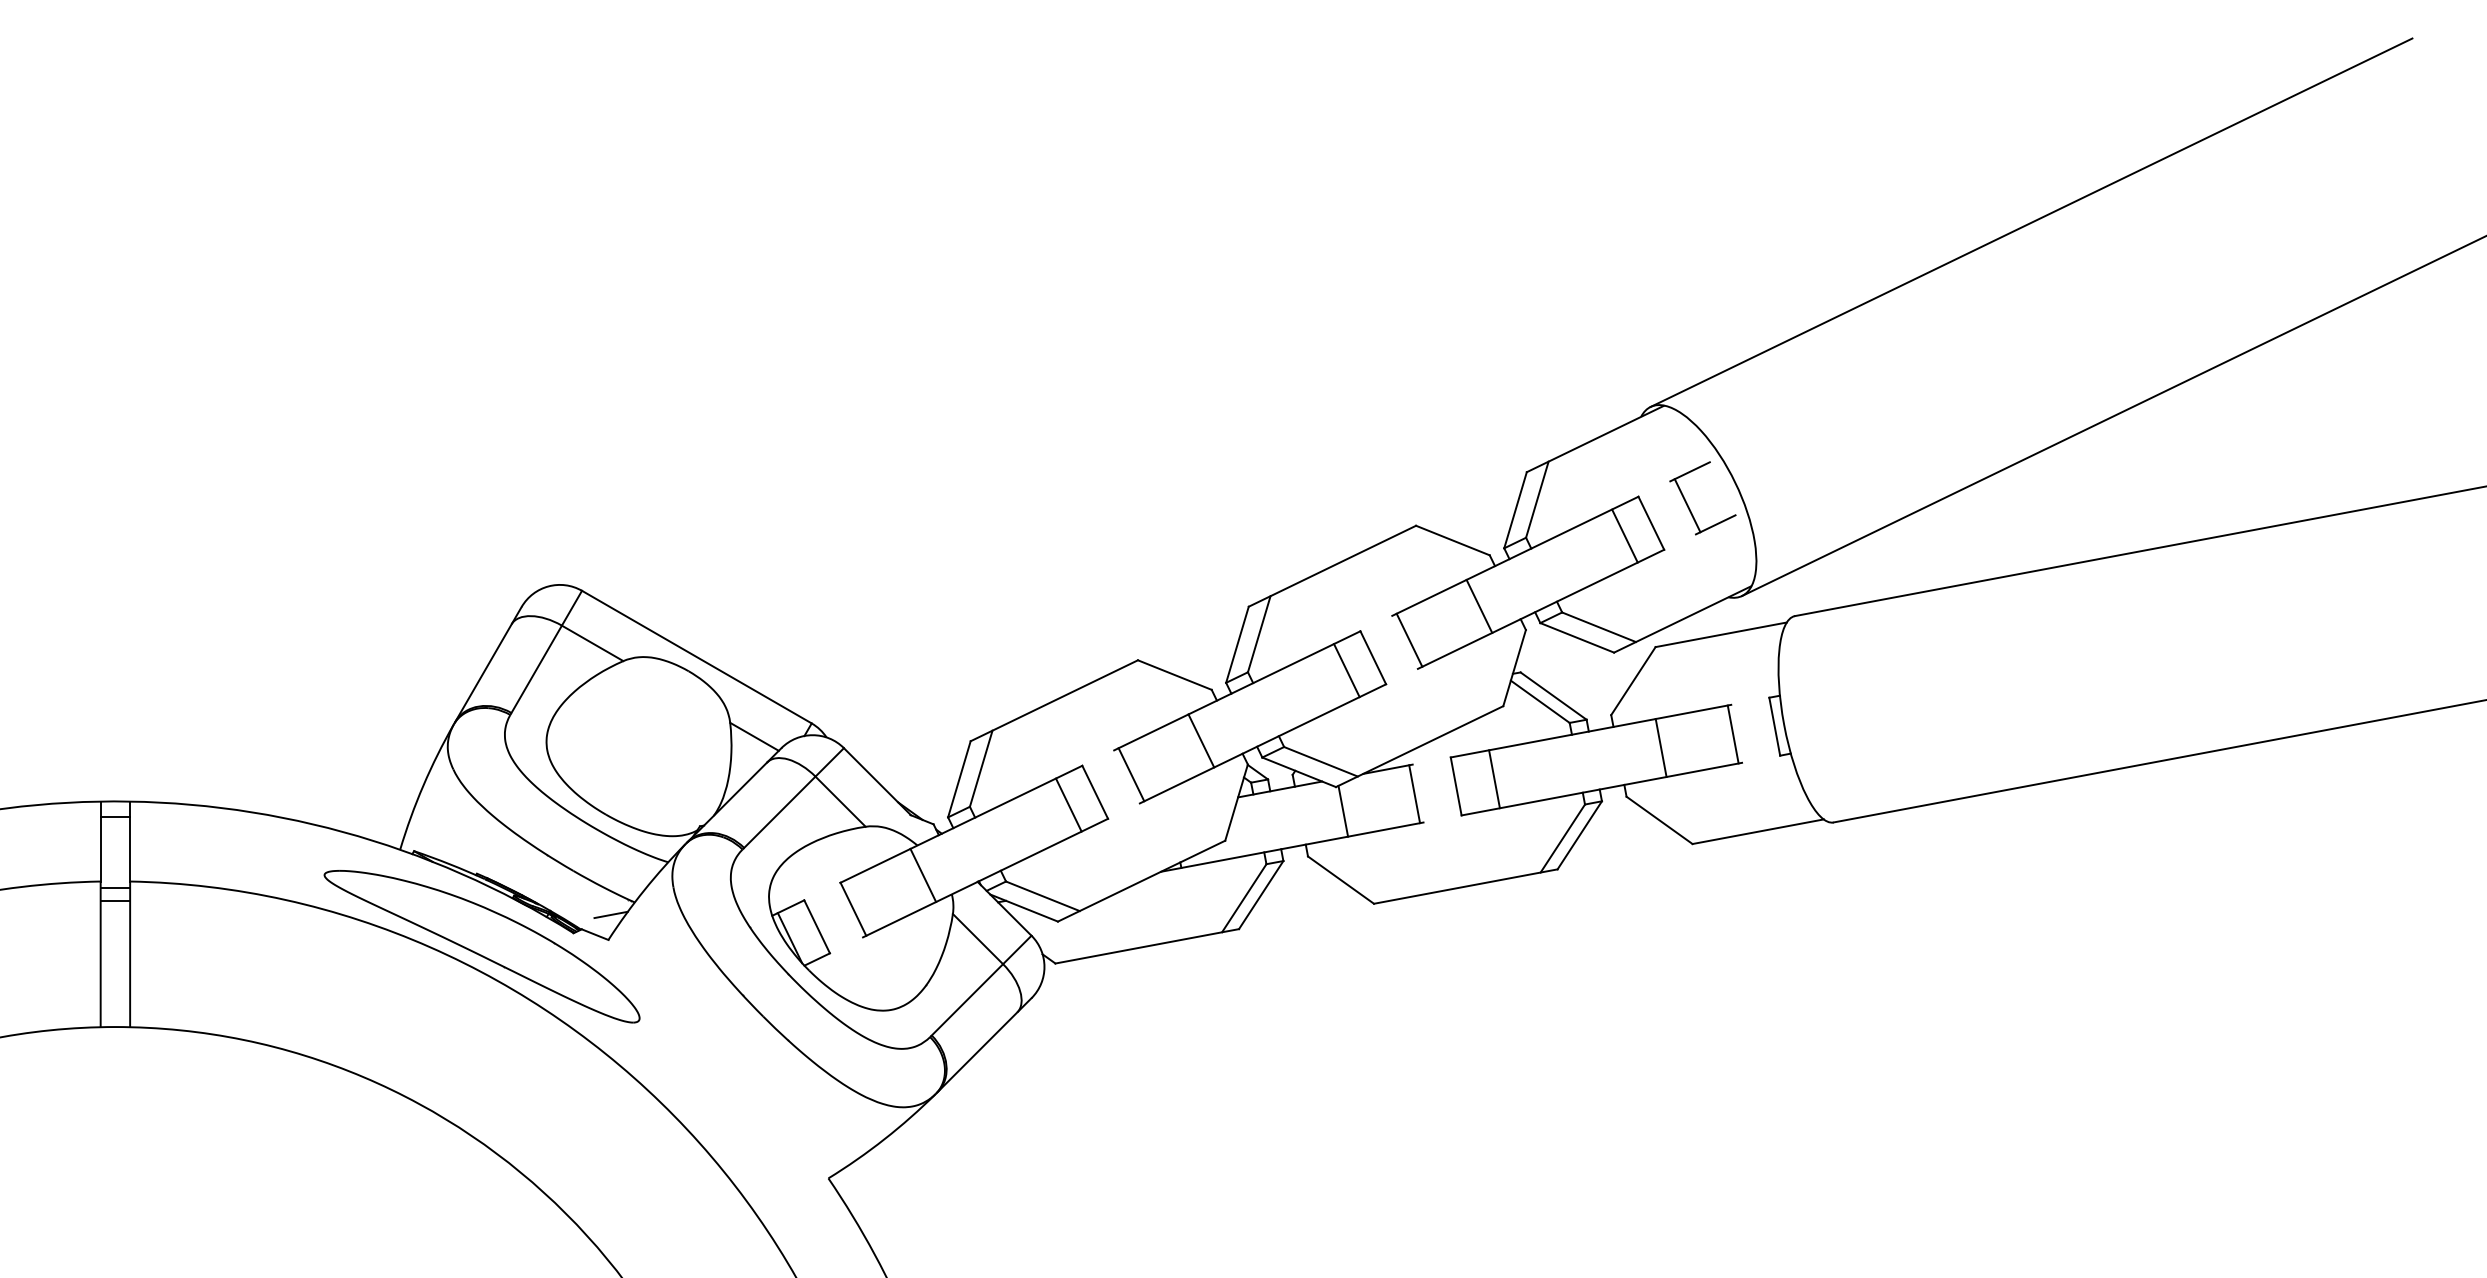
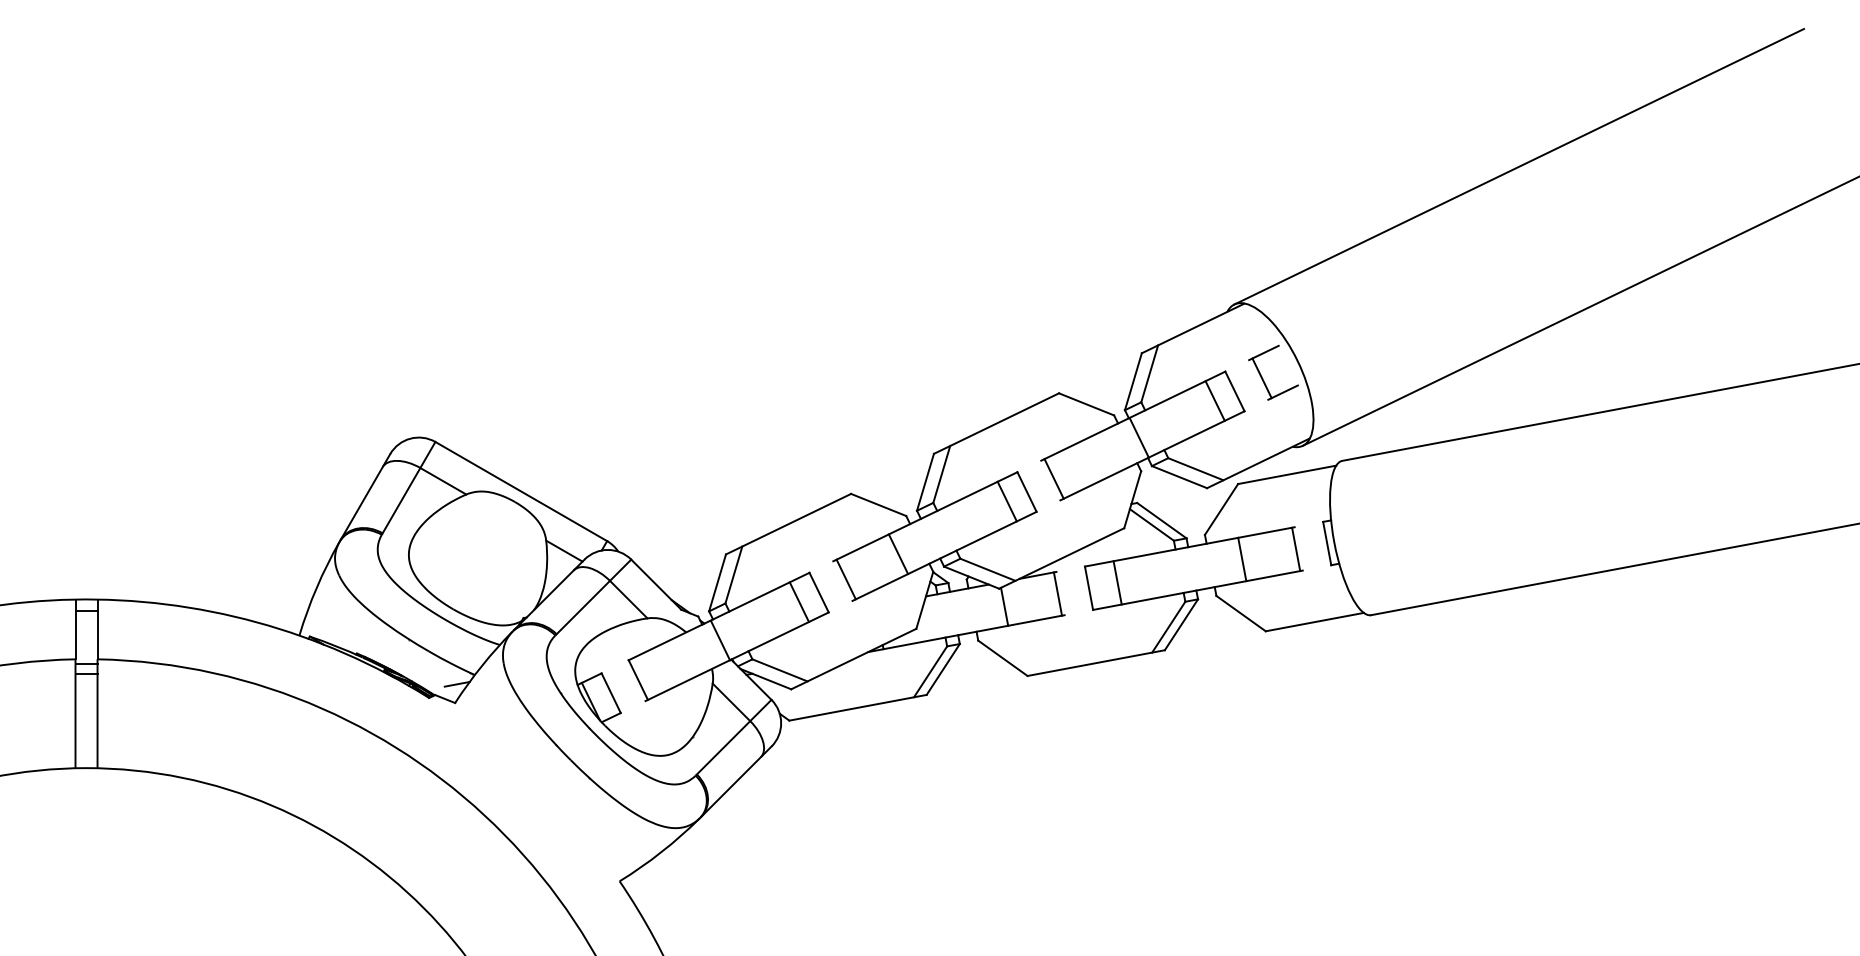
line: (1479, 605) -> (1139, 437), moved
line: (923, 875) -> (720, 640), moved
part: (481, 946) -> (360, 707), removed

